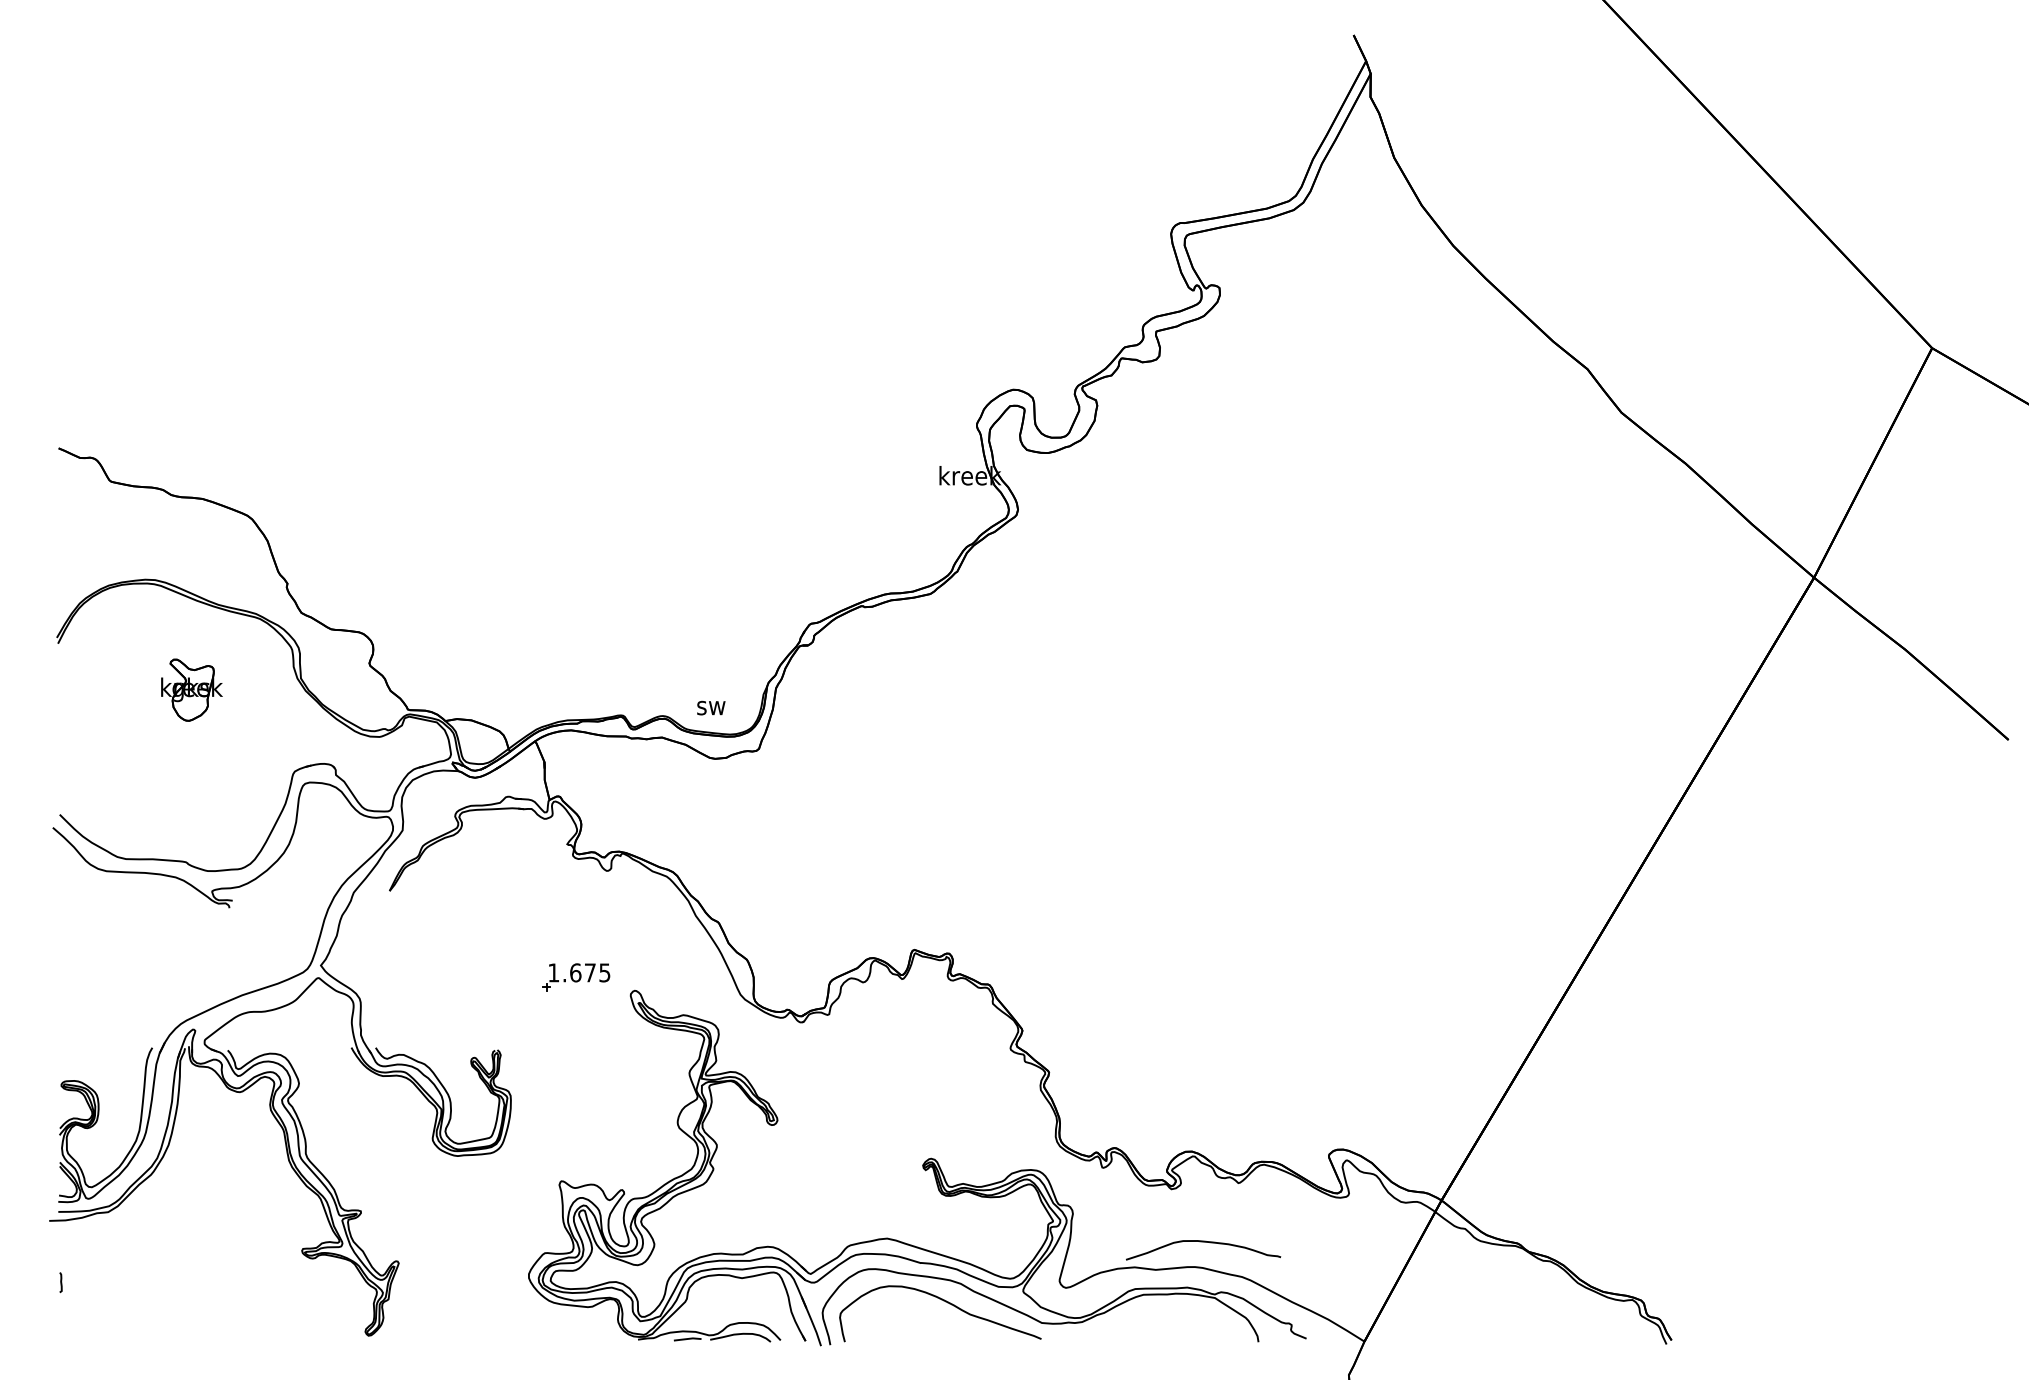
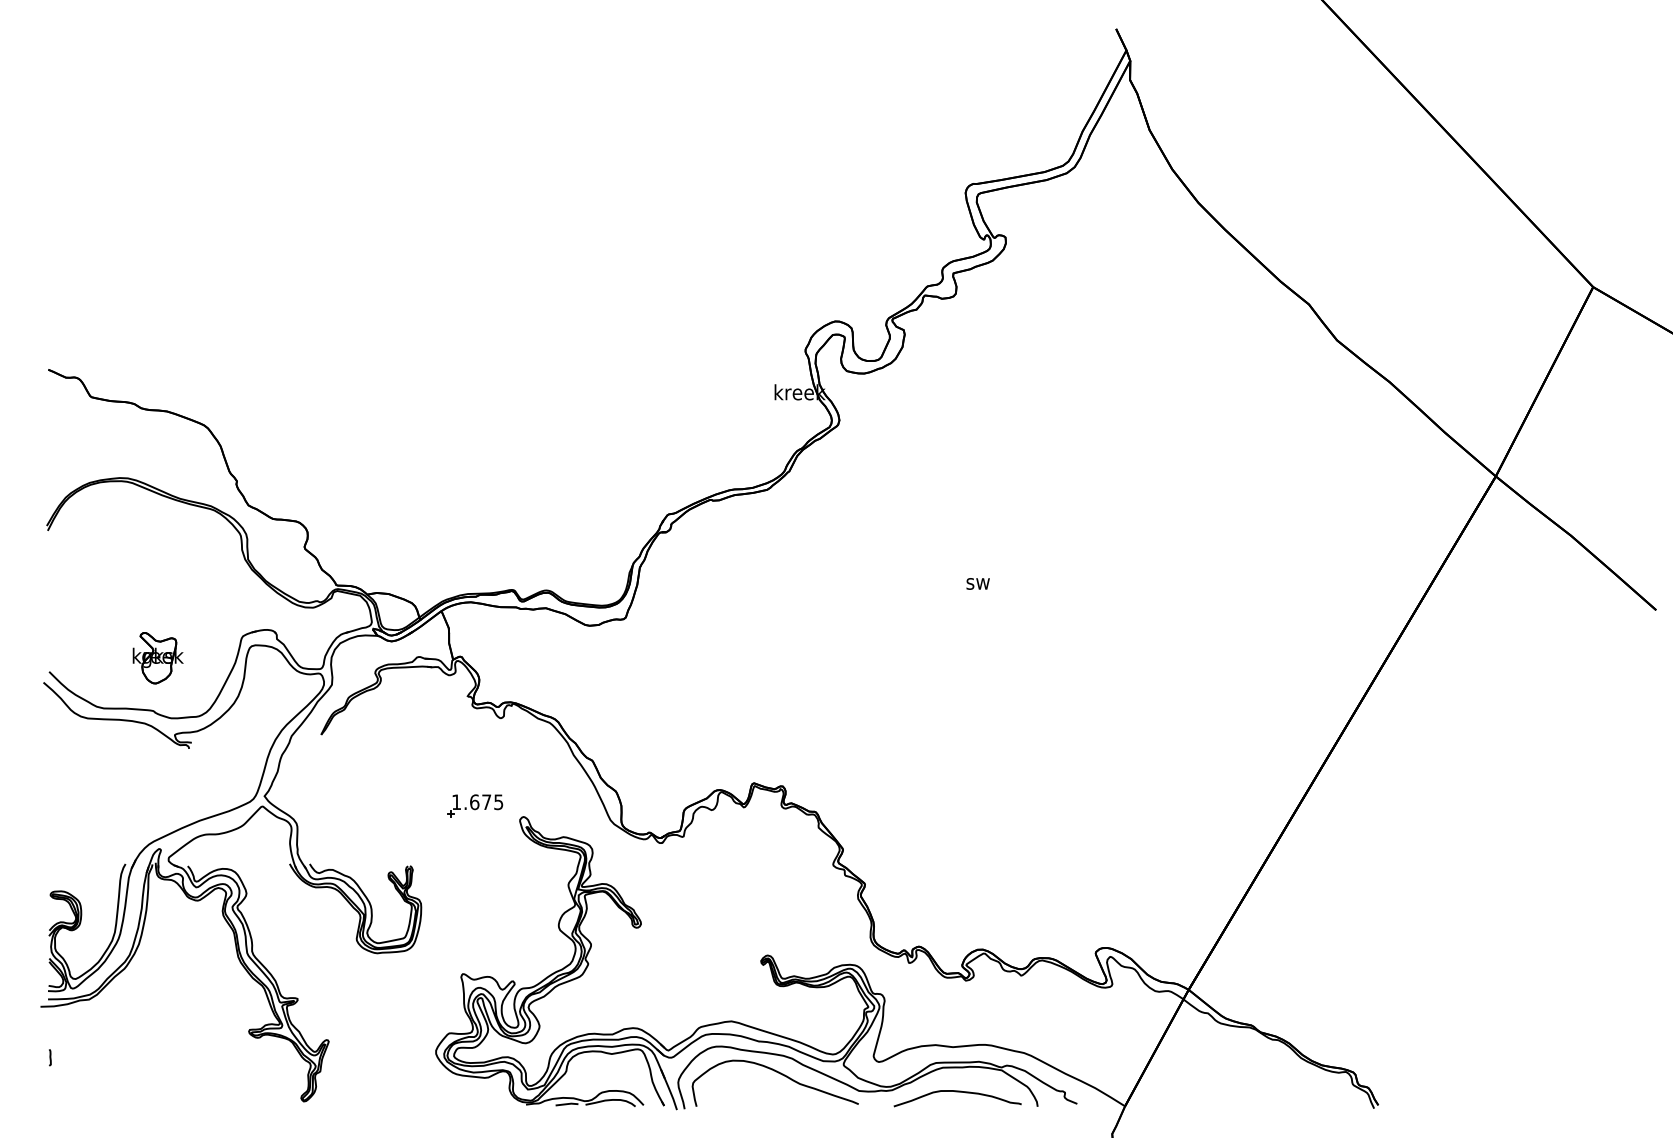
part: (191, 689) -> (157, 657), moved
text: (711, 707) -> (978, 583), moved
curve: (1203, 1242) -> (957, 1092), moved

